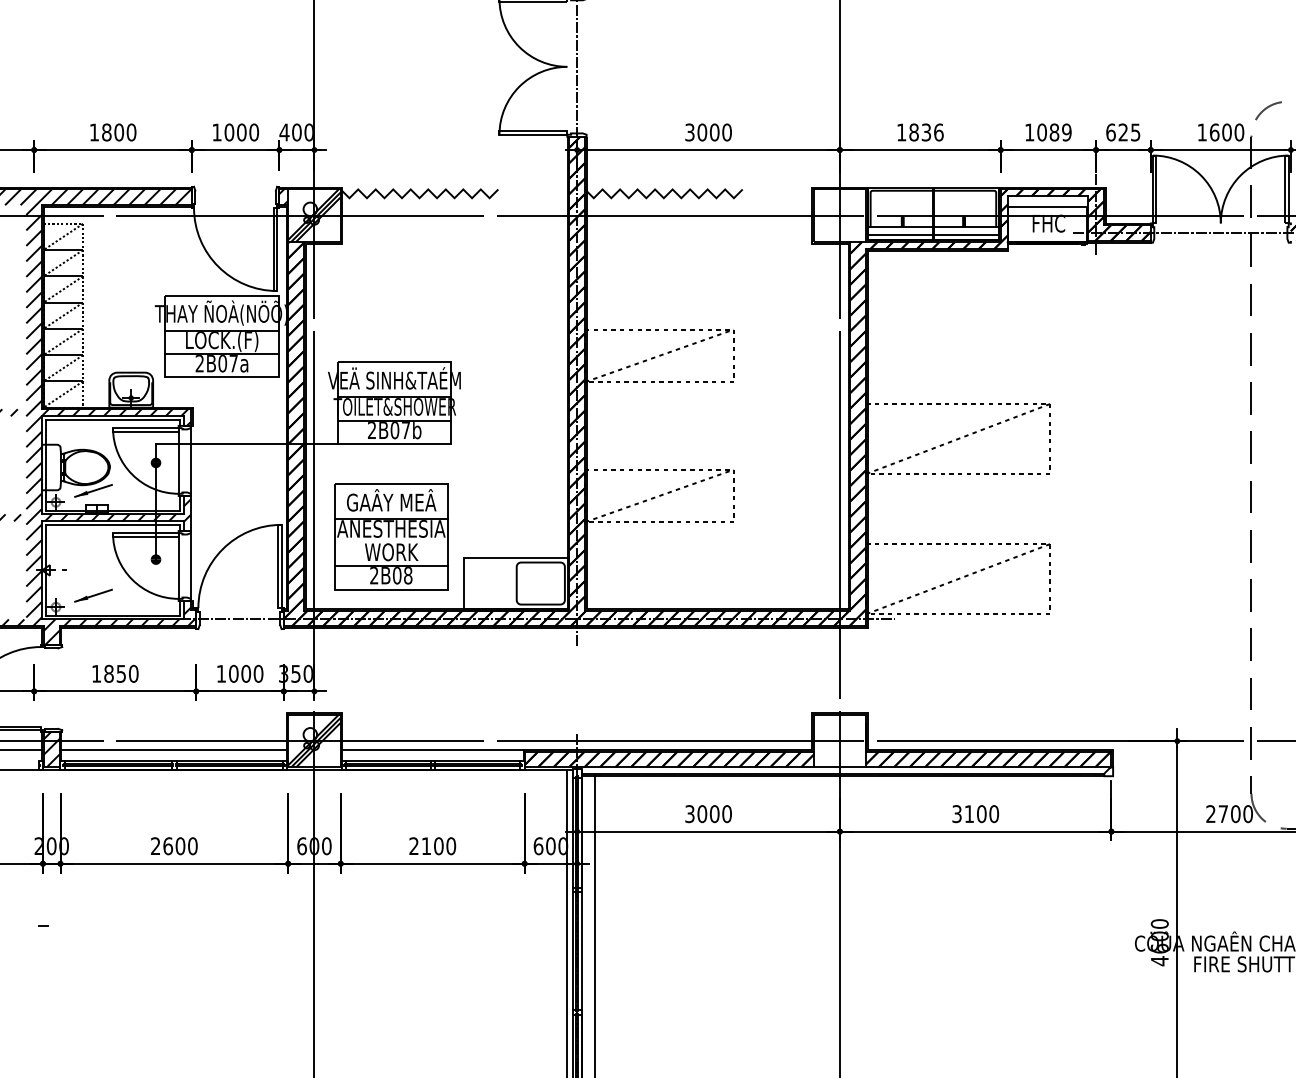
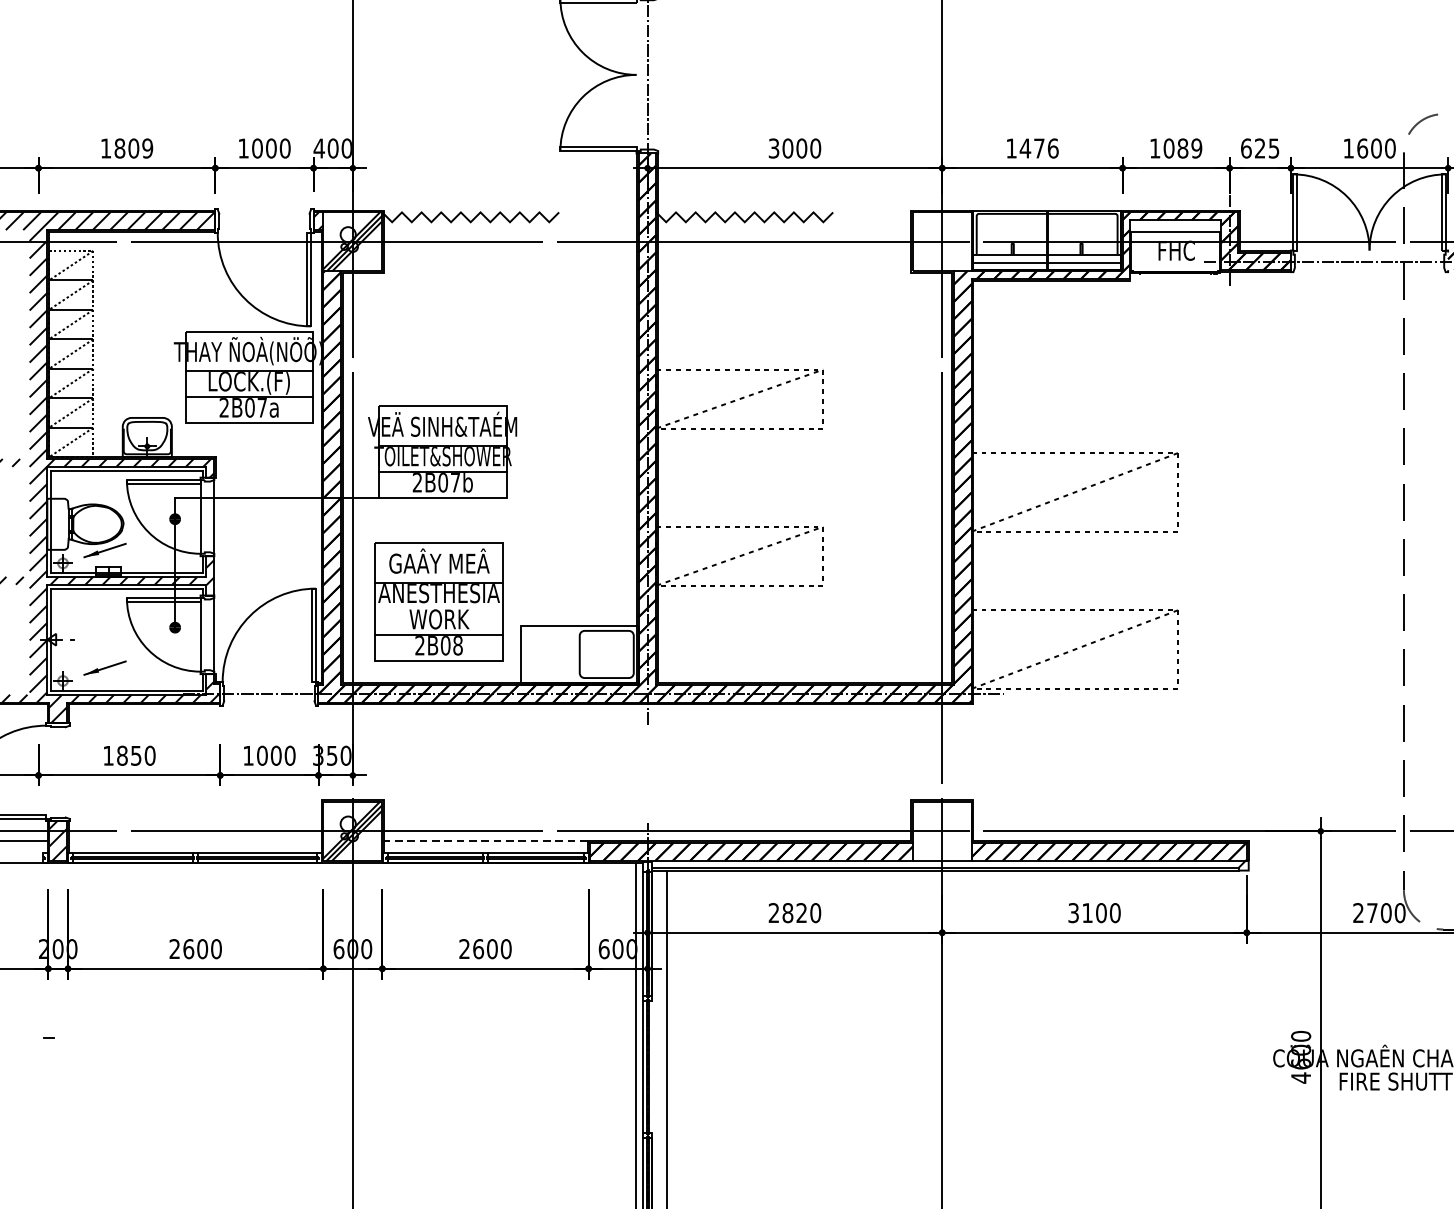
text: (131, 132) -> (147, 148), 1800 -> 1809
text: (919, 132) -> (1031, 148), 1836 -> 1476
line: (173, 750) -> (194, 841), removed
line: (433, 750) -> (486, 841), solid -> dashed
text: (702, 814) -> (788, 913), 3000 -> 2820
text: (426, 846) -> (478, 949), 2100 -> 2600
line: (581, 951) -> (652, 1067), removed

